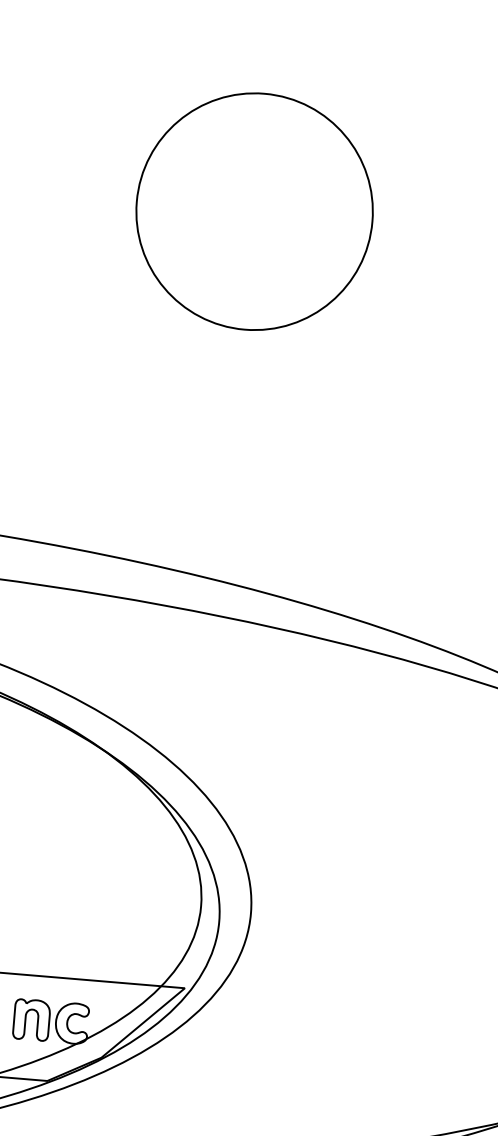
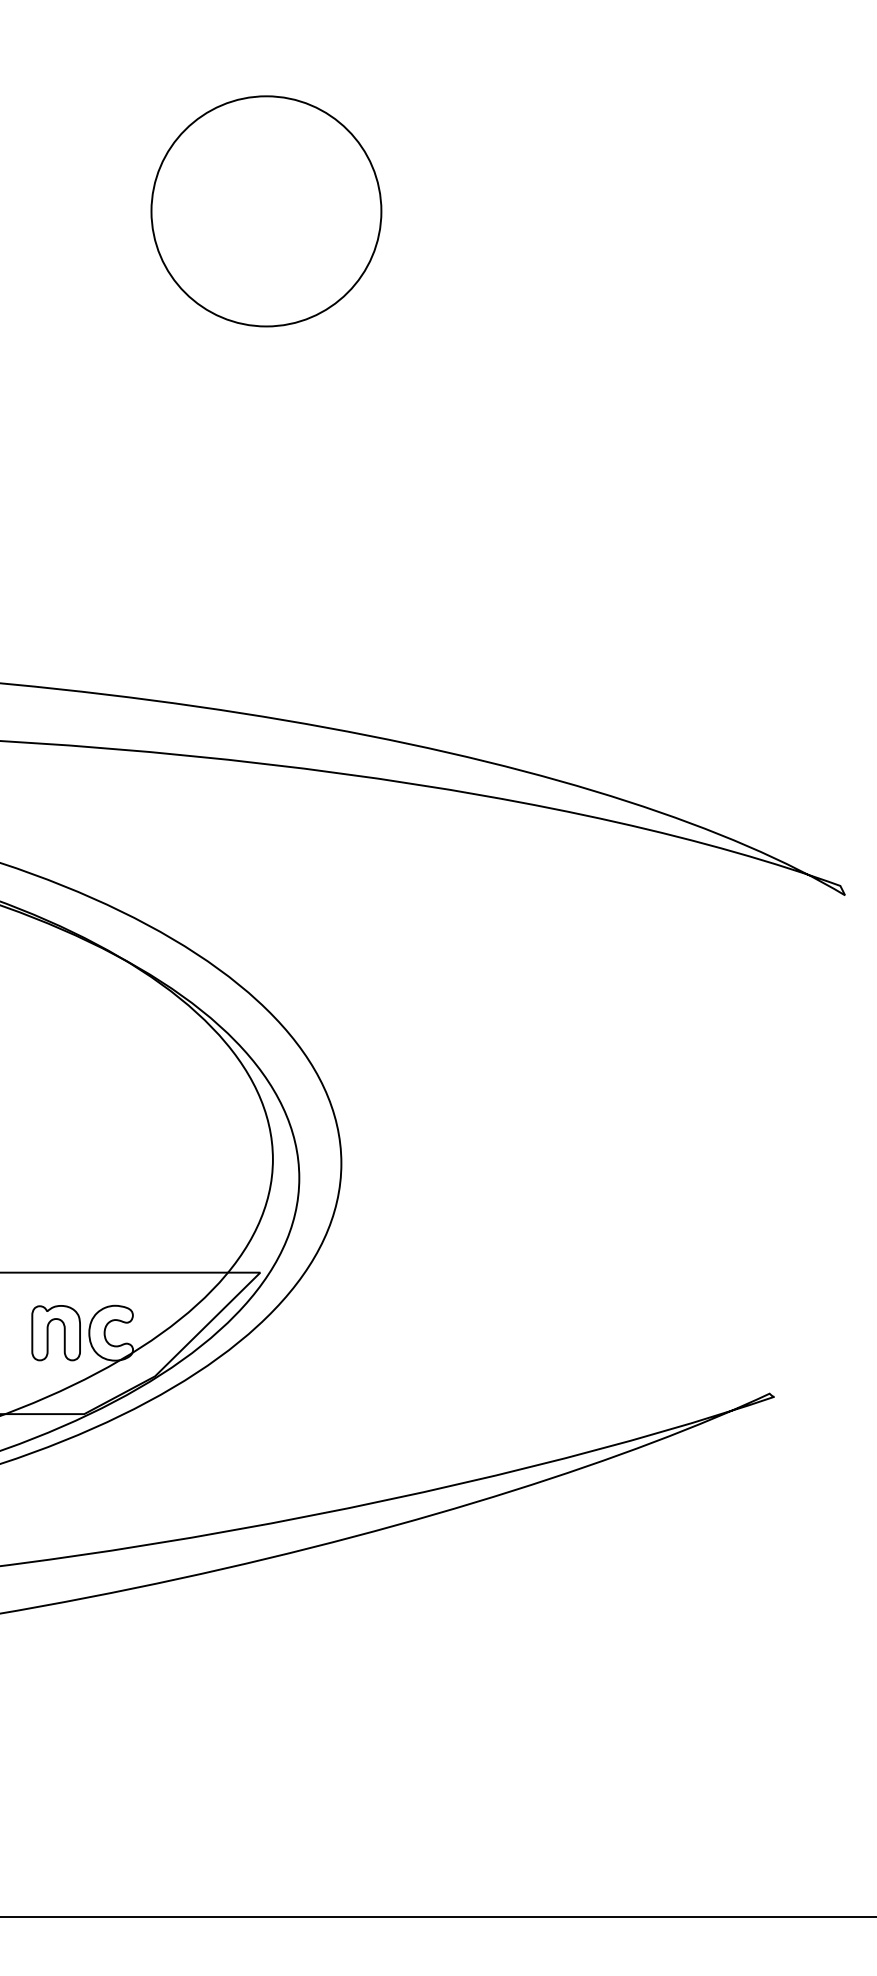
part: (254, 211) -> (266, 211), size x0.71

